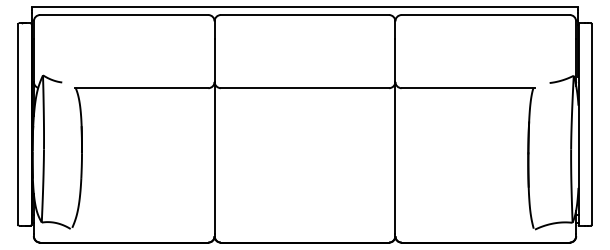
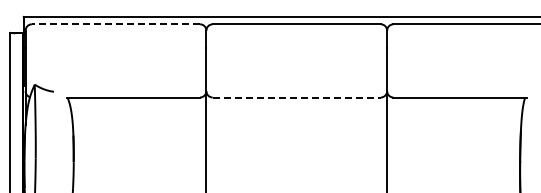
line: (123, 15) -> (115, 24), solid -> dashed
line: (305, 88) -> (297, 97), solid -> dashed

